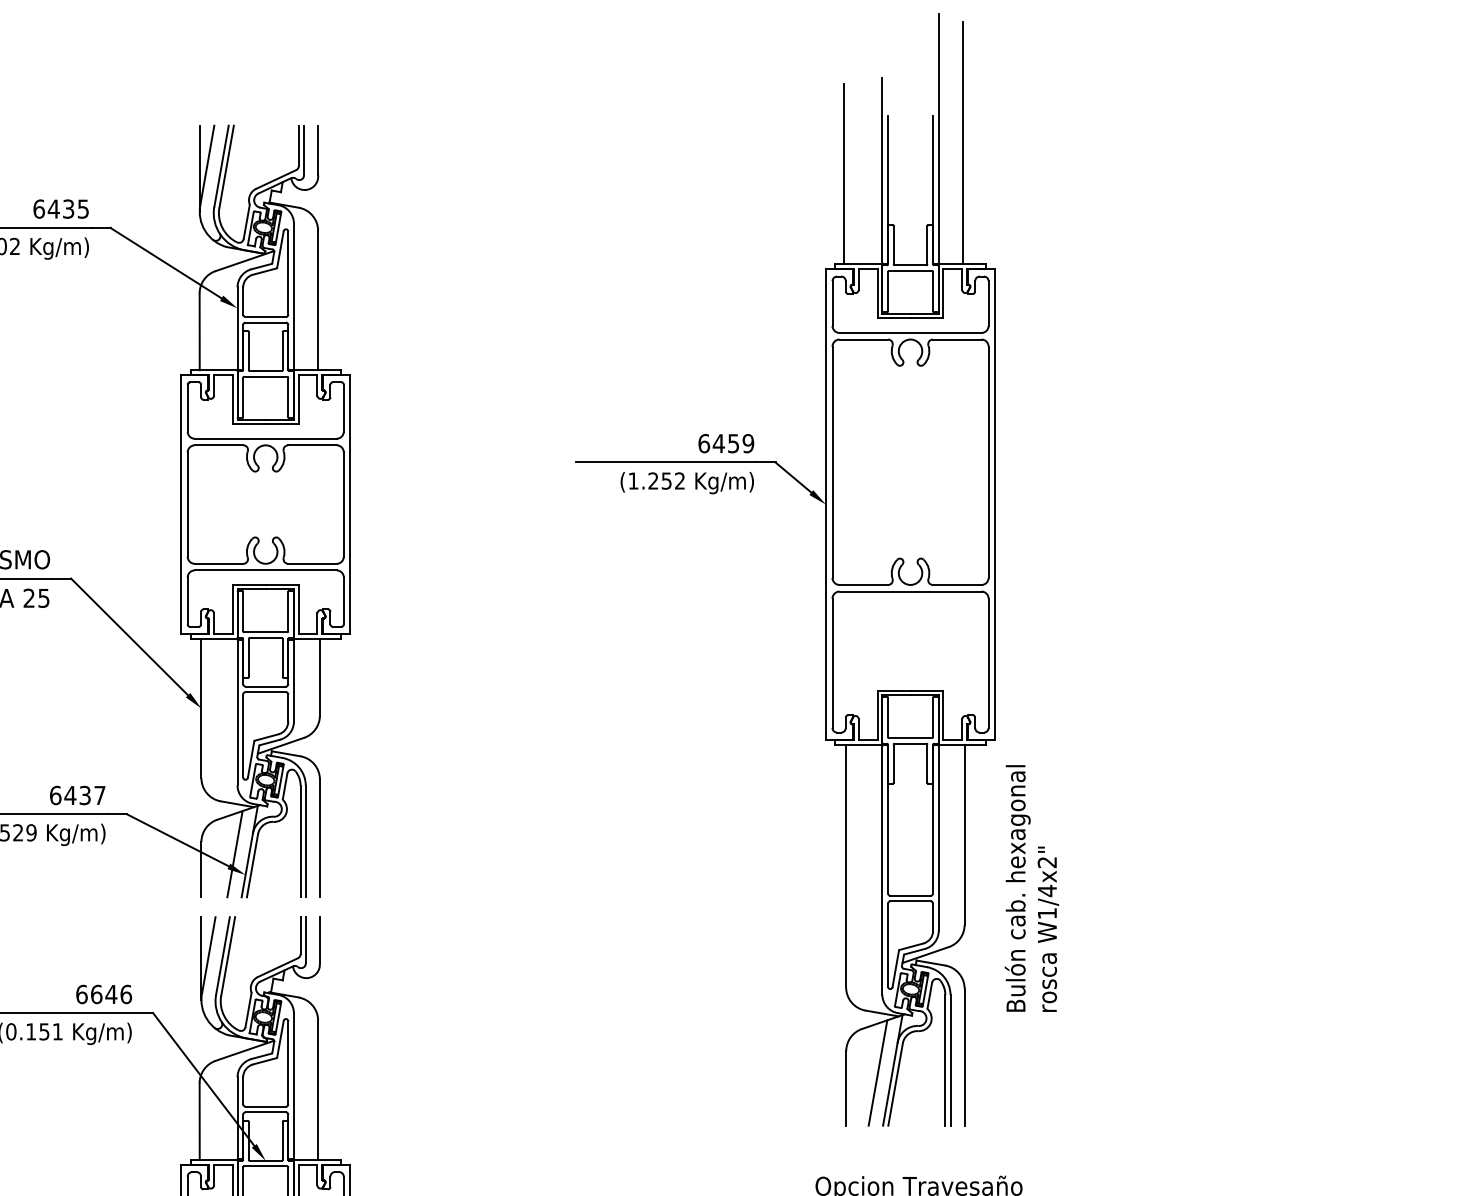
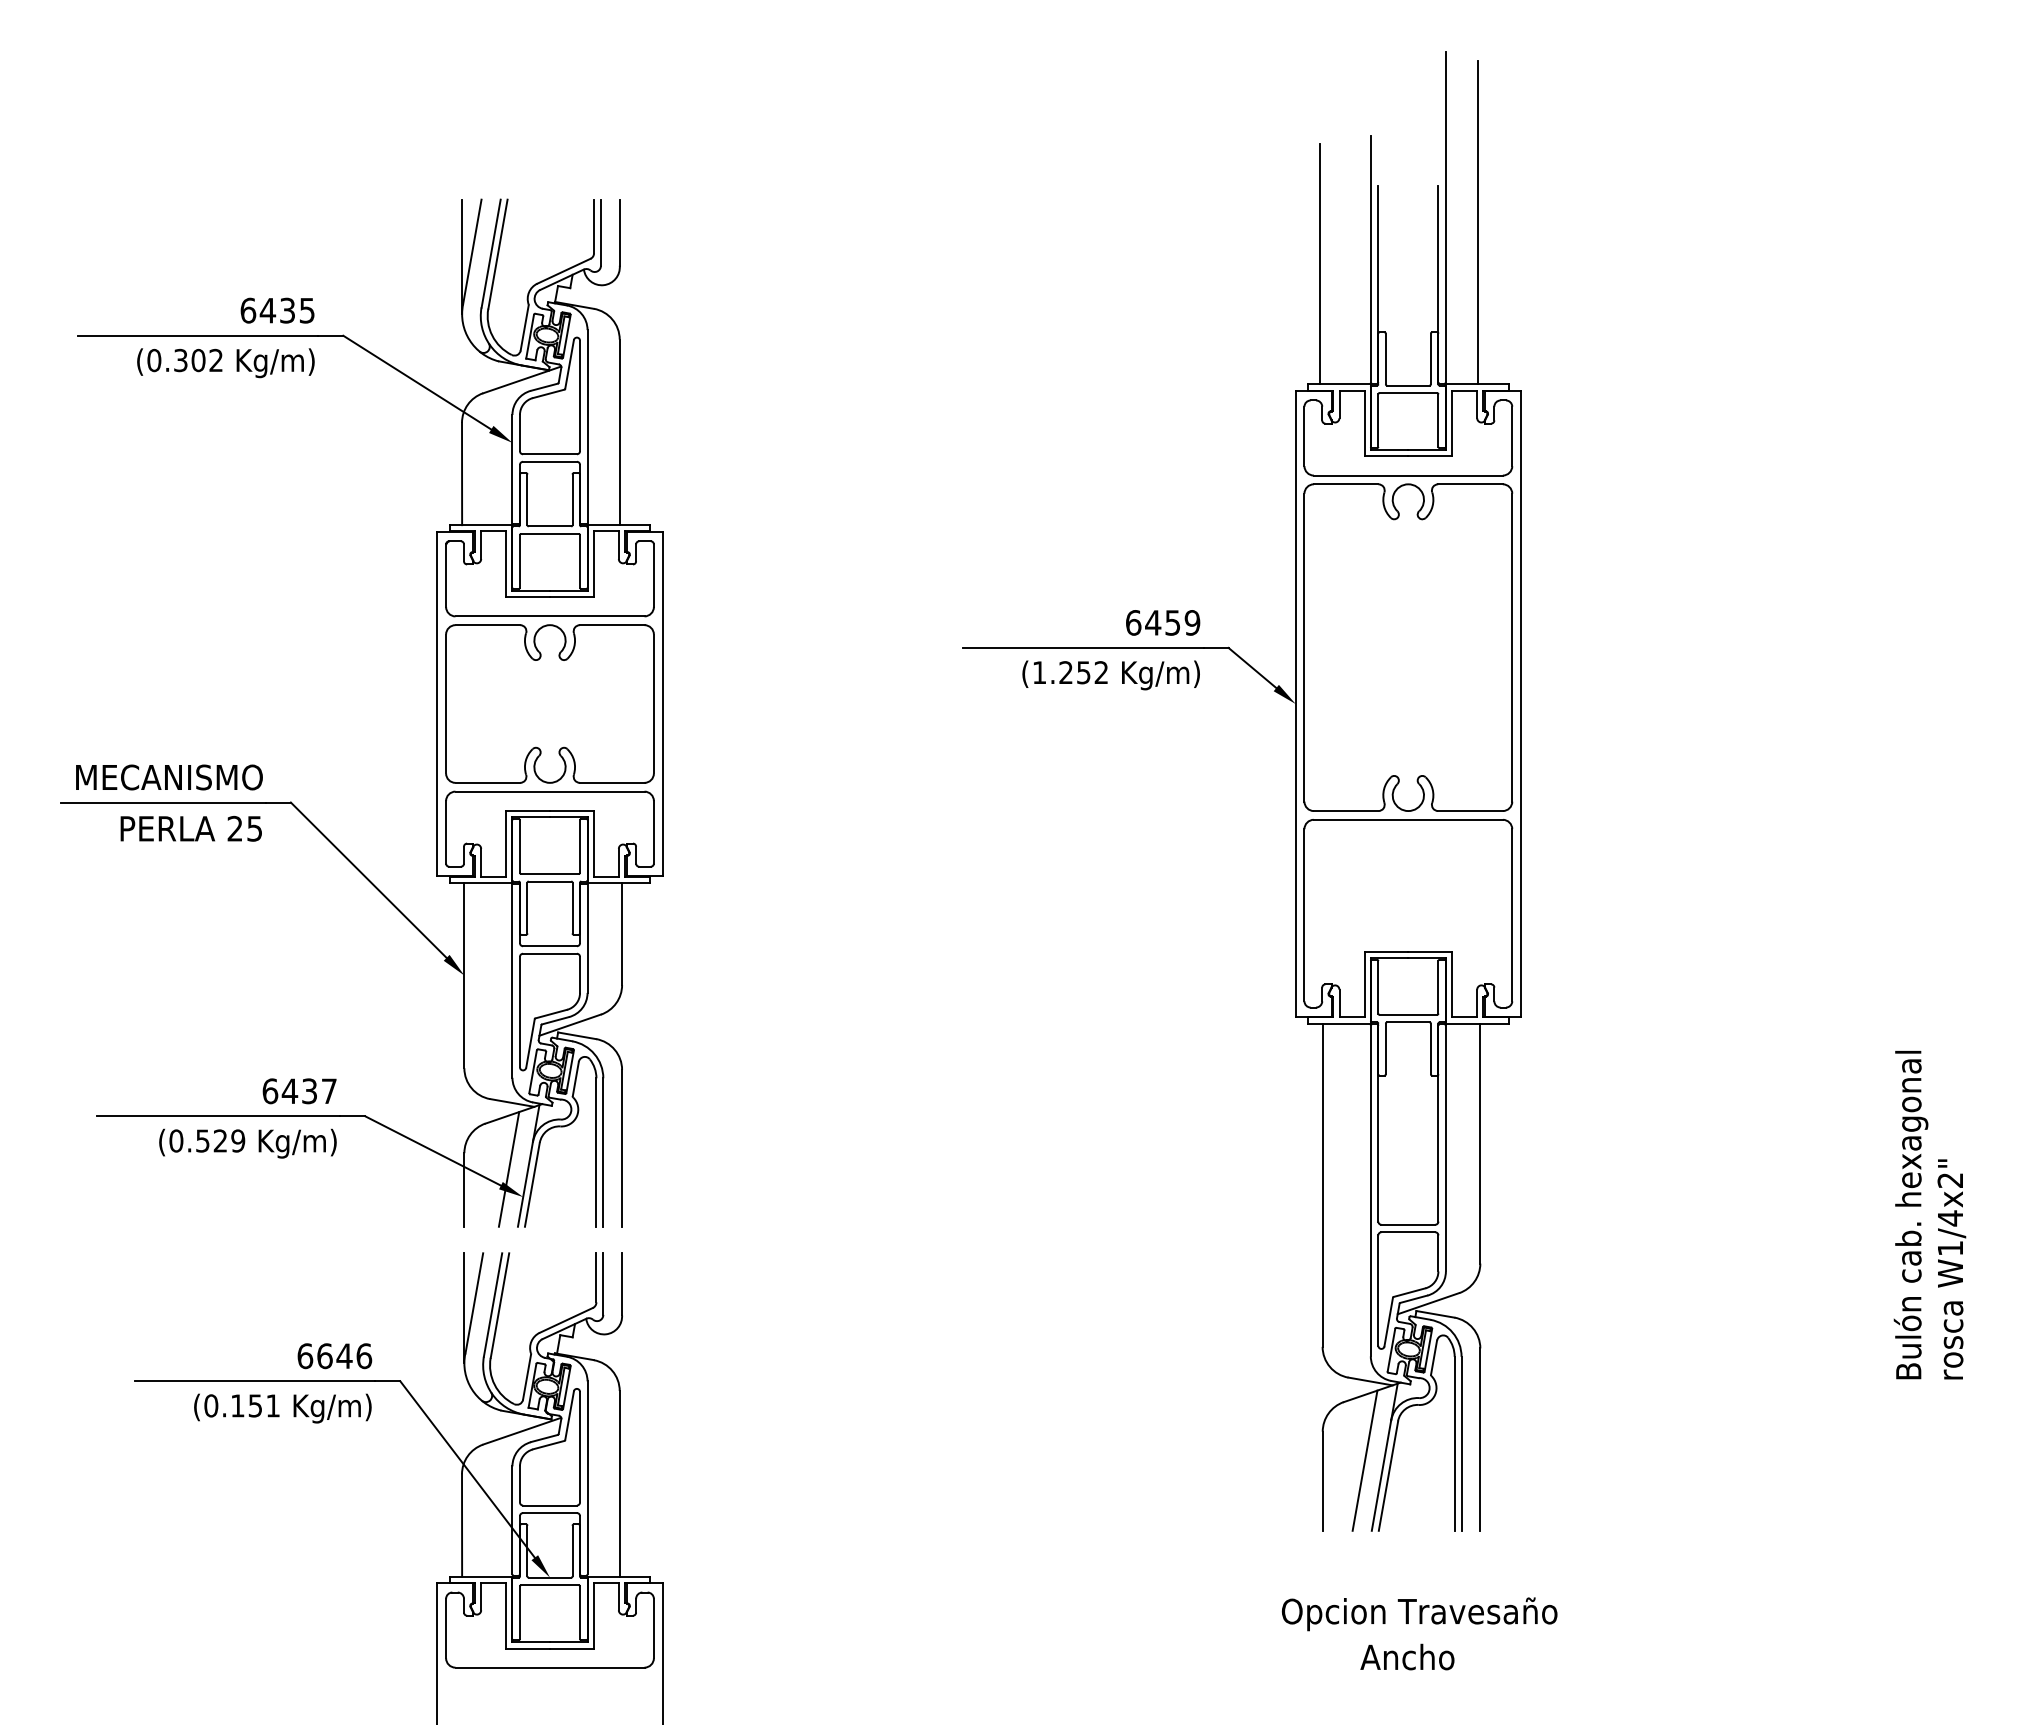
text: (1031, 888) -> (1929, 1215), moved

